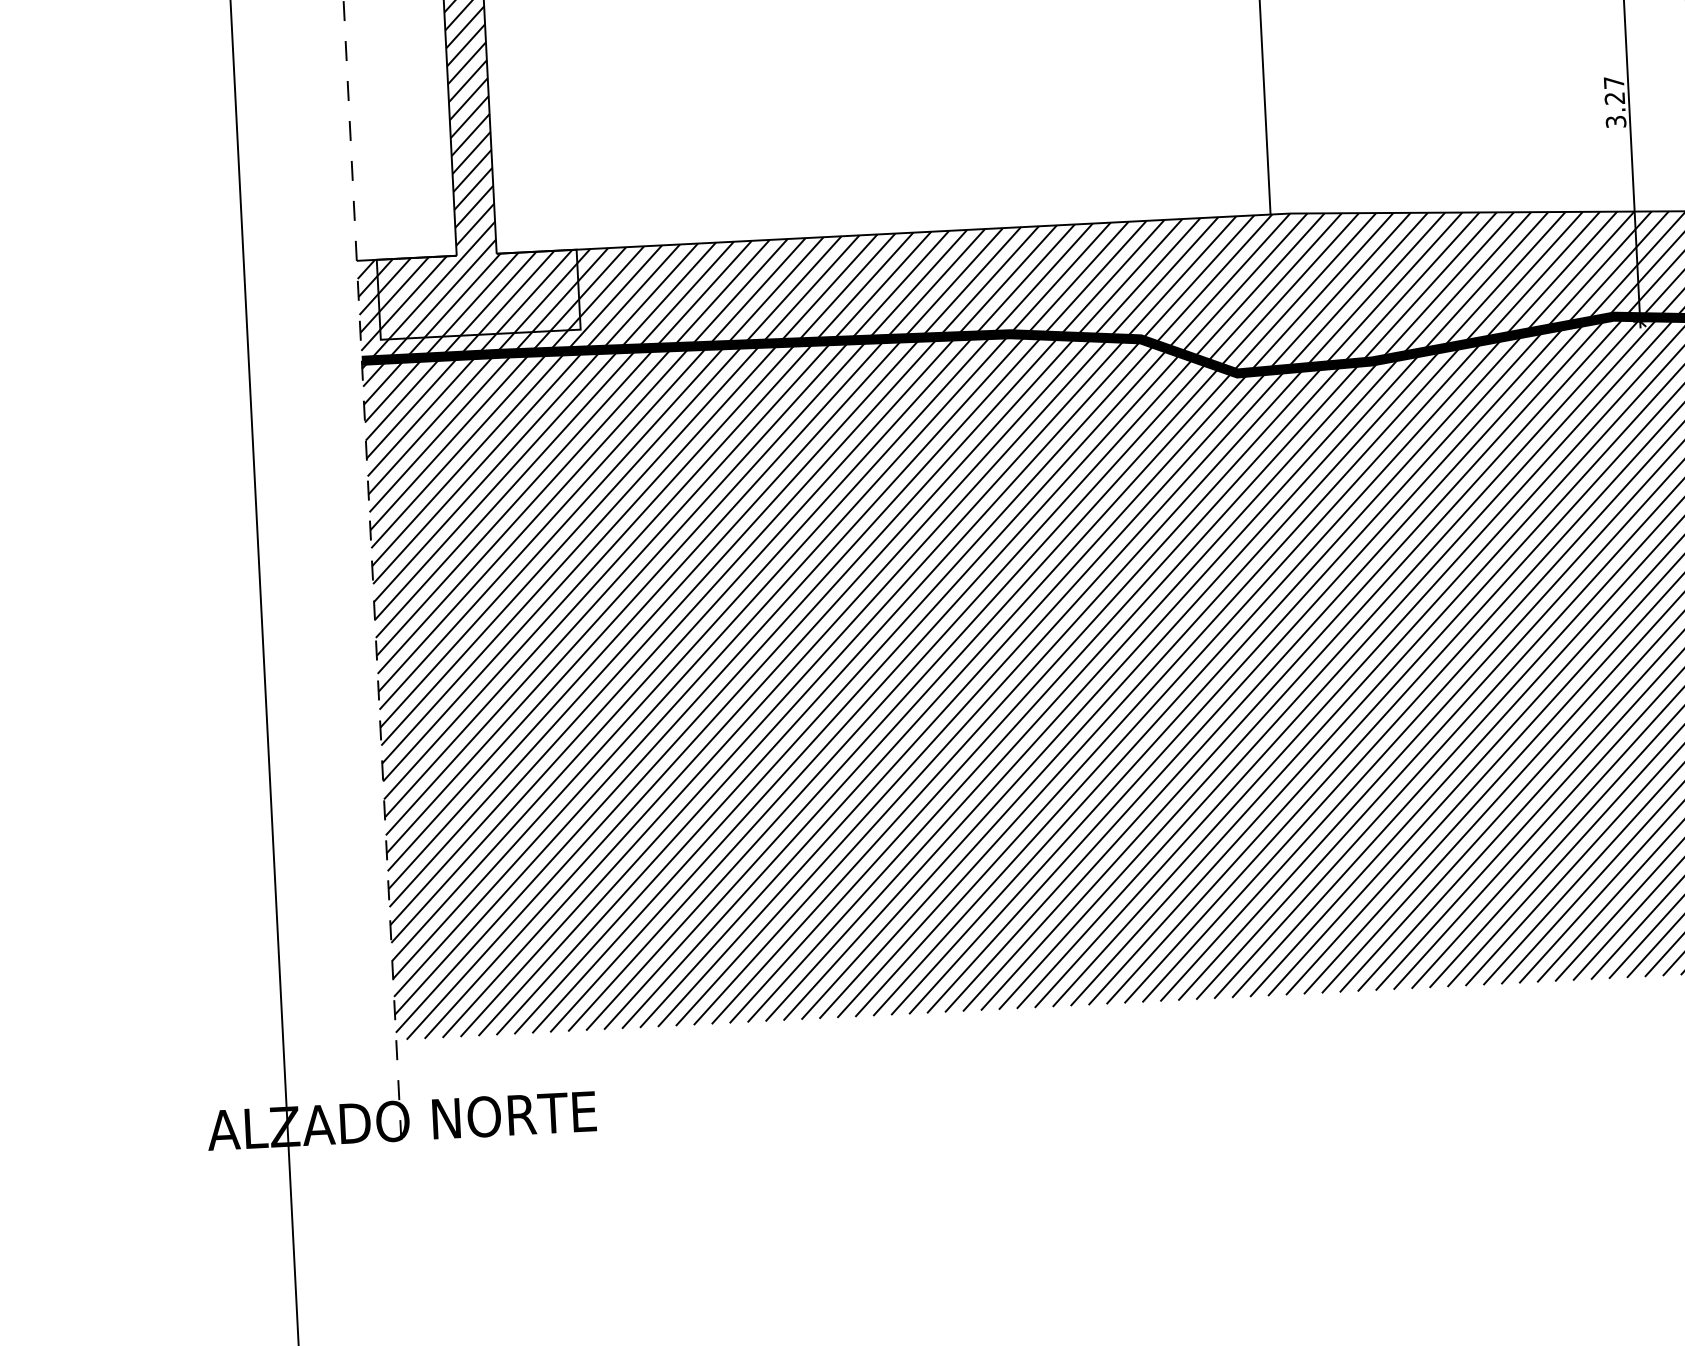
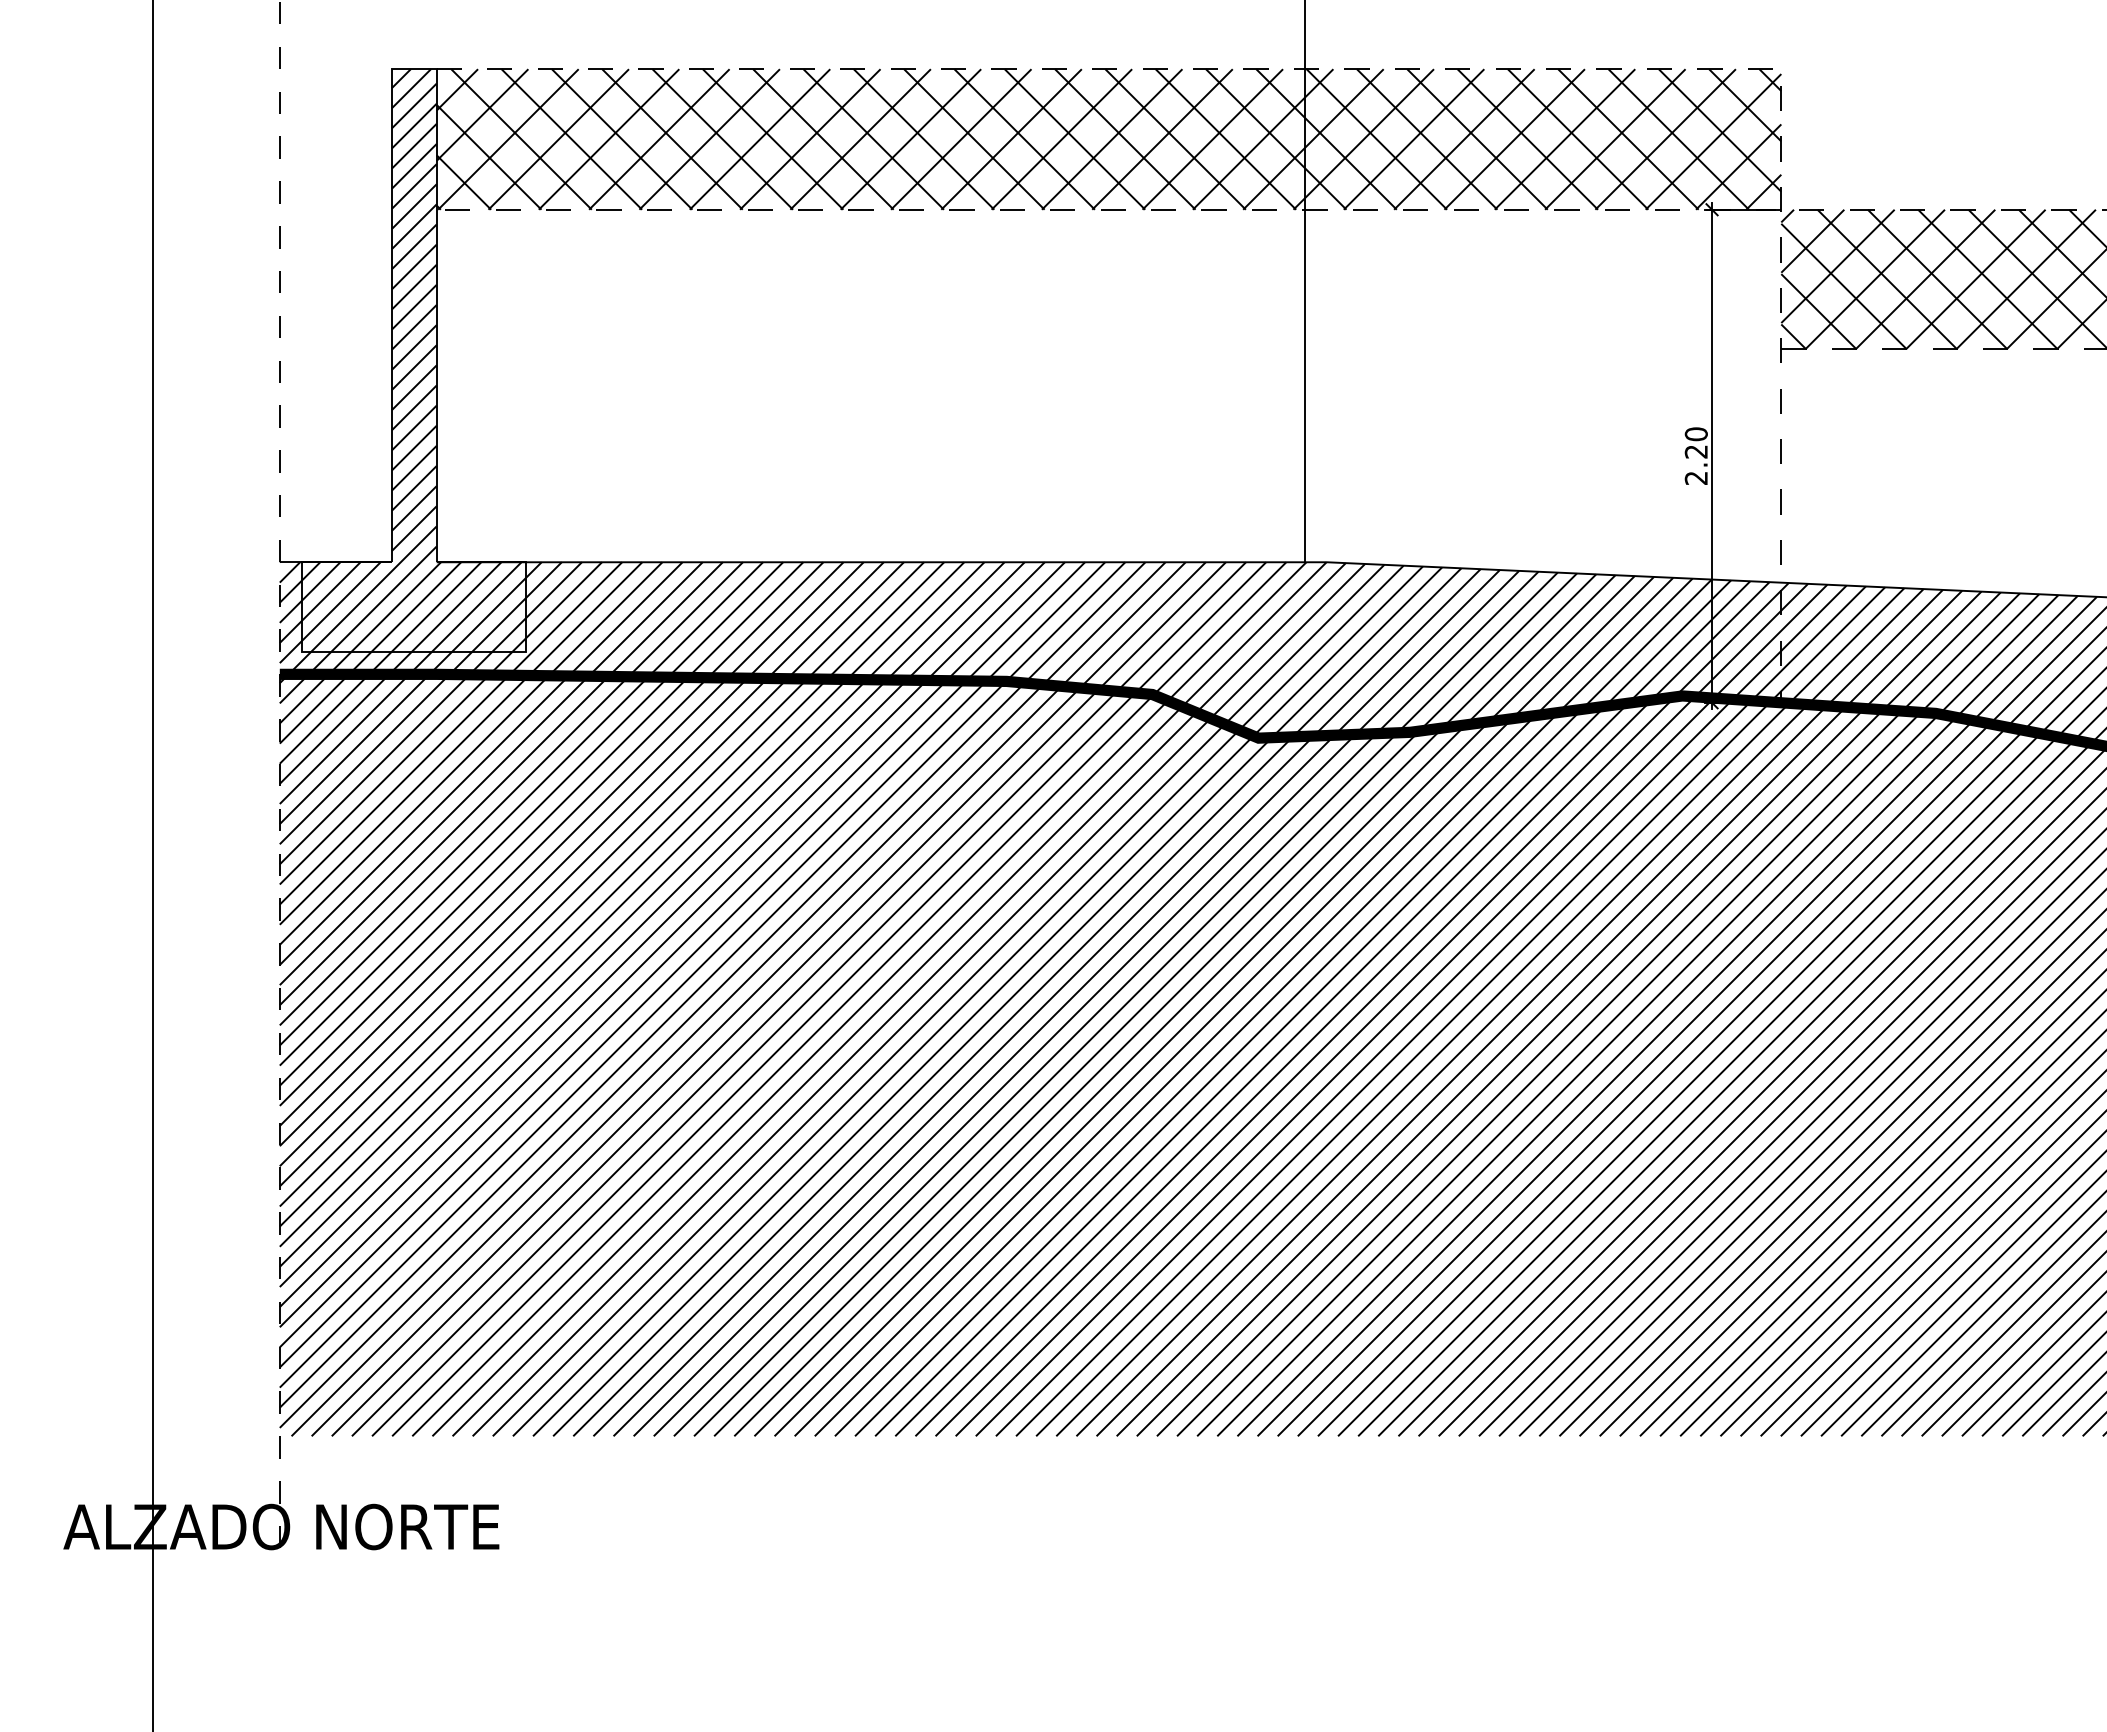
text: (1614, 101) -> (1695, 455), 3.27 -> 2.20

